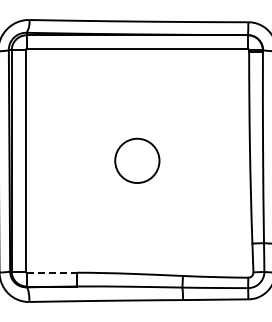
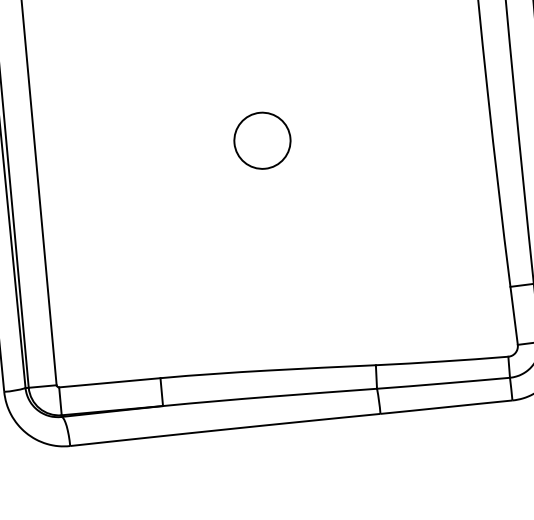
circle: (137, 160) -> (262, 139), size x0.62
line: (52, 272) -> (111, 382), dashed -> solid

